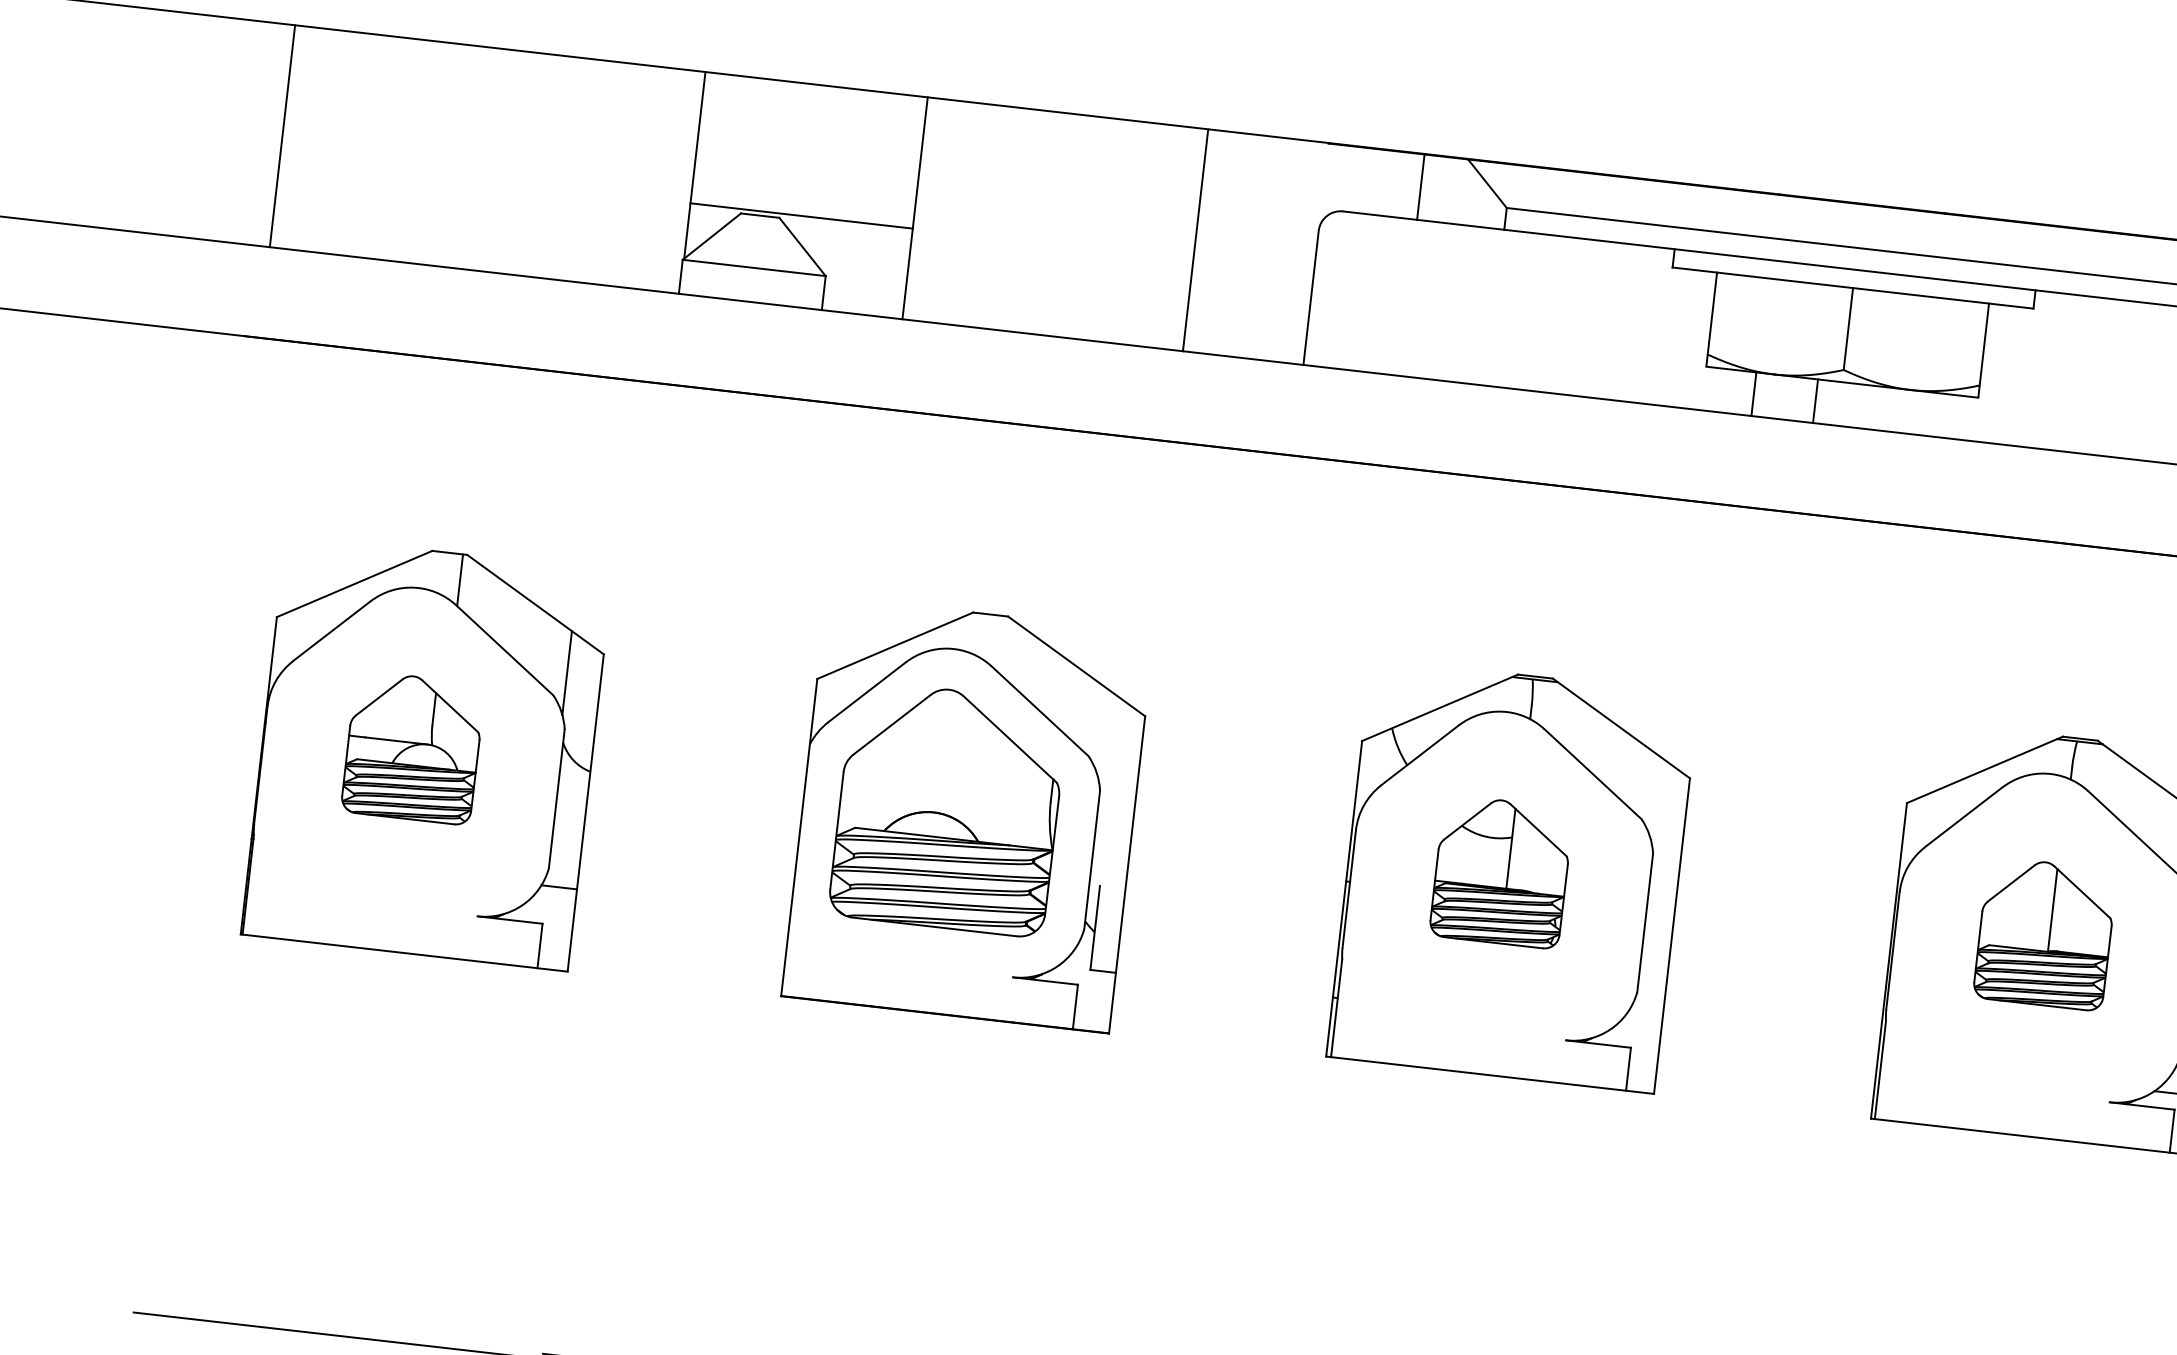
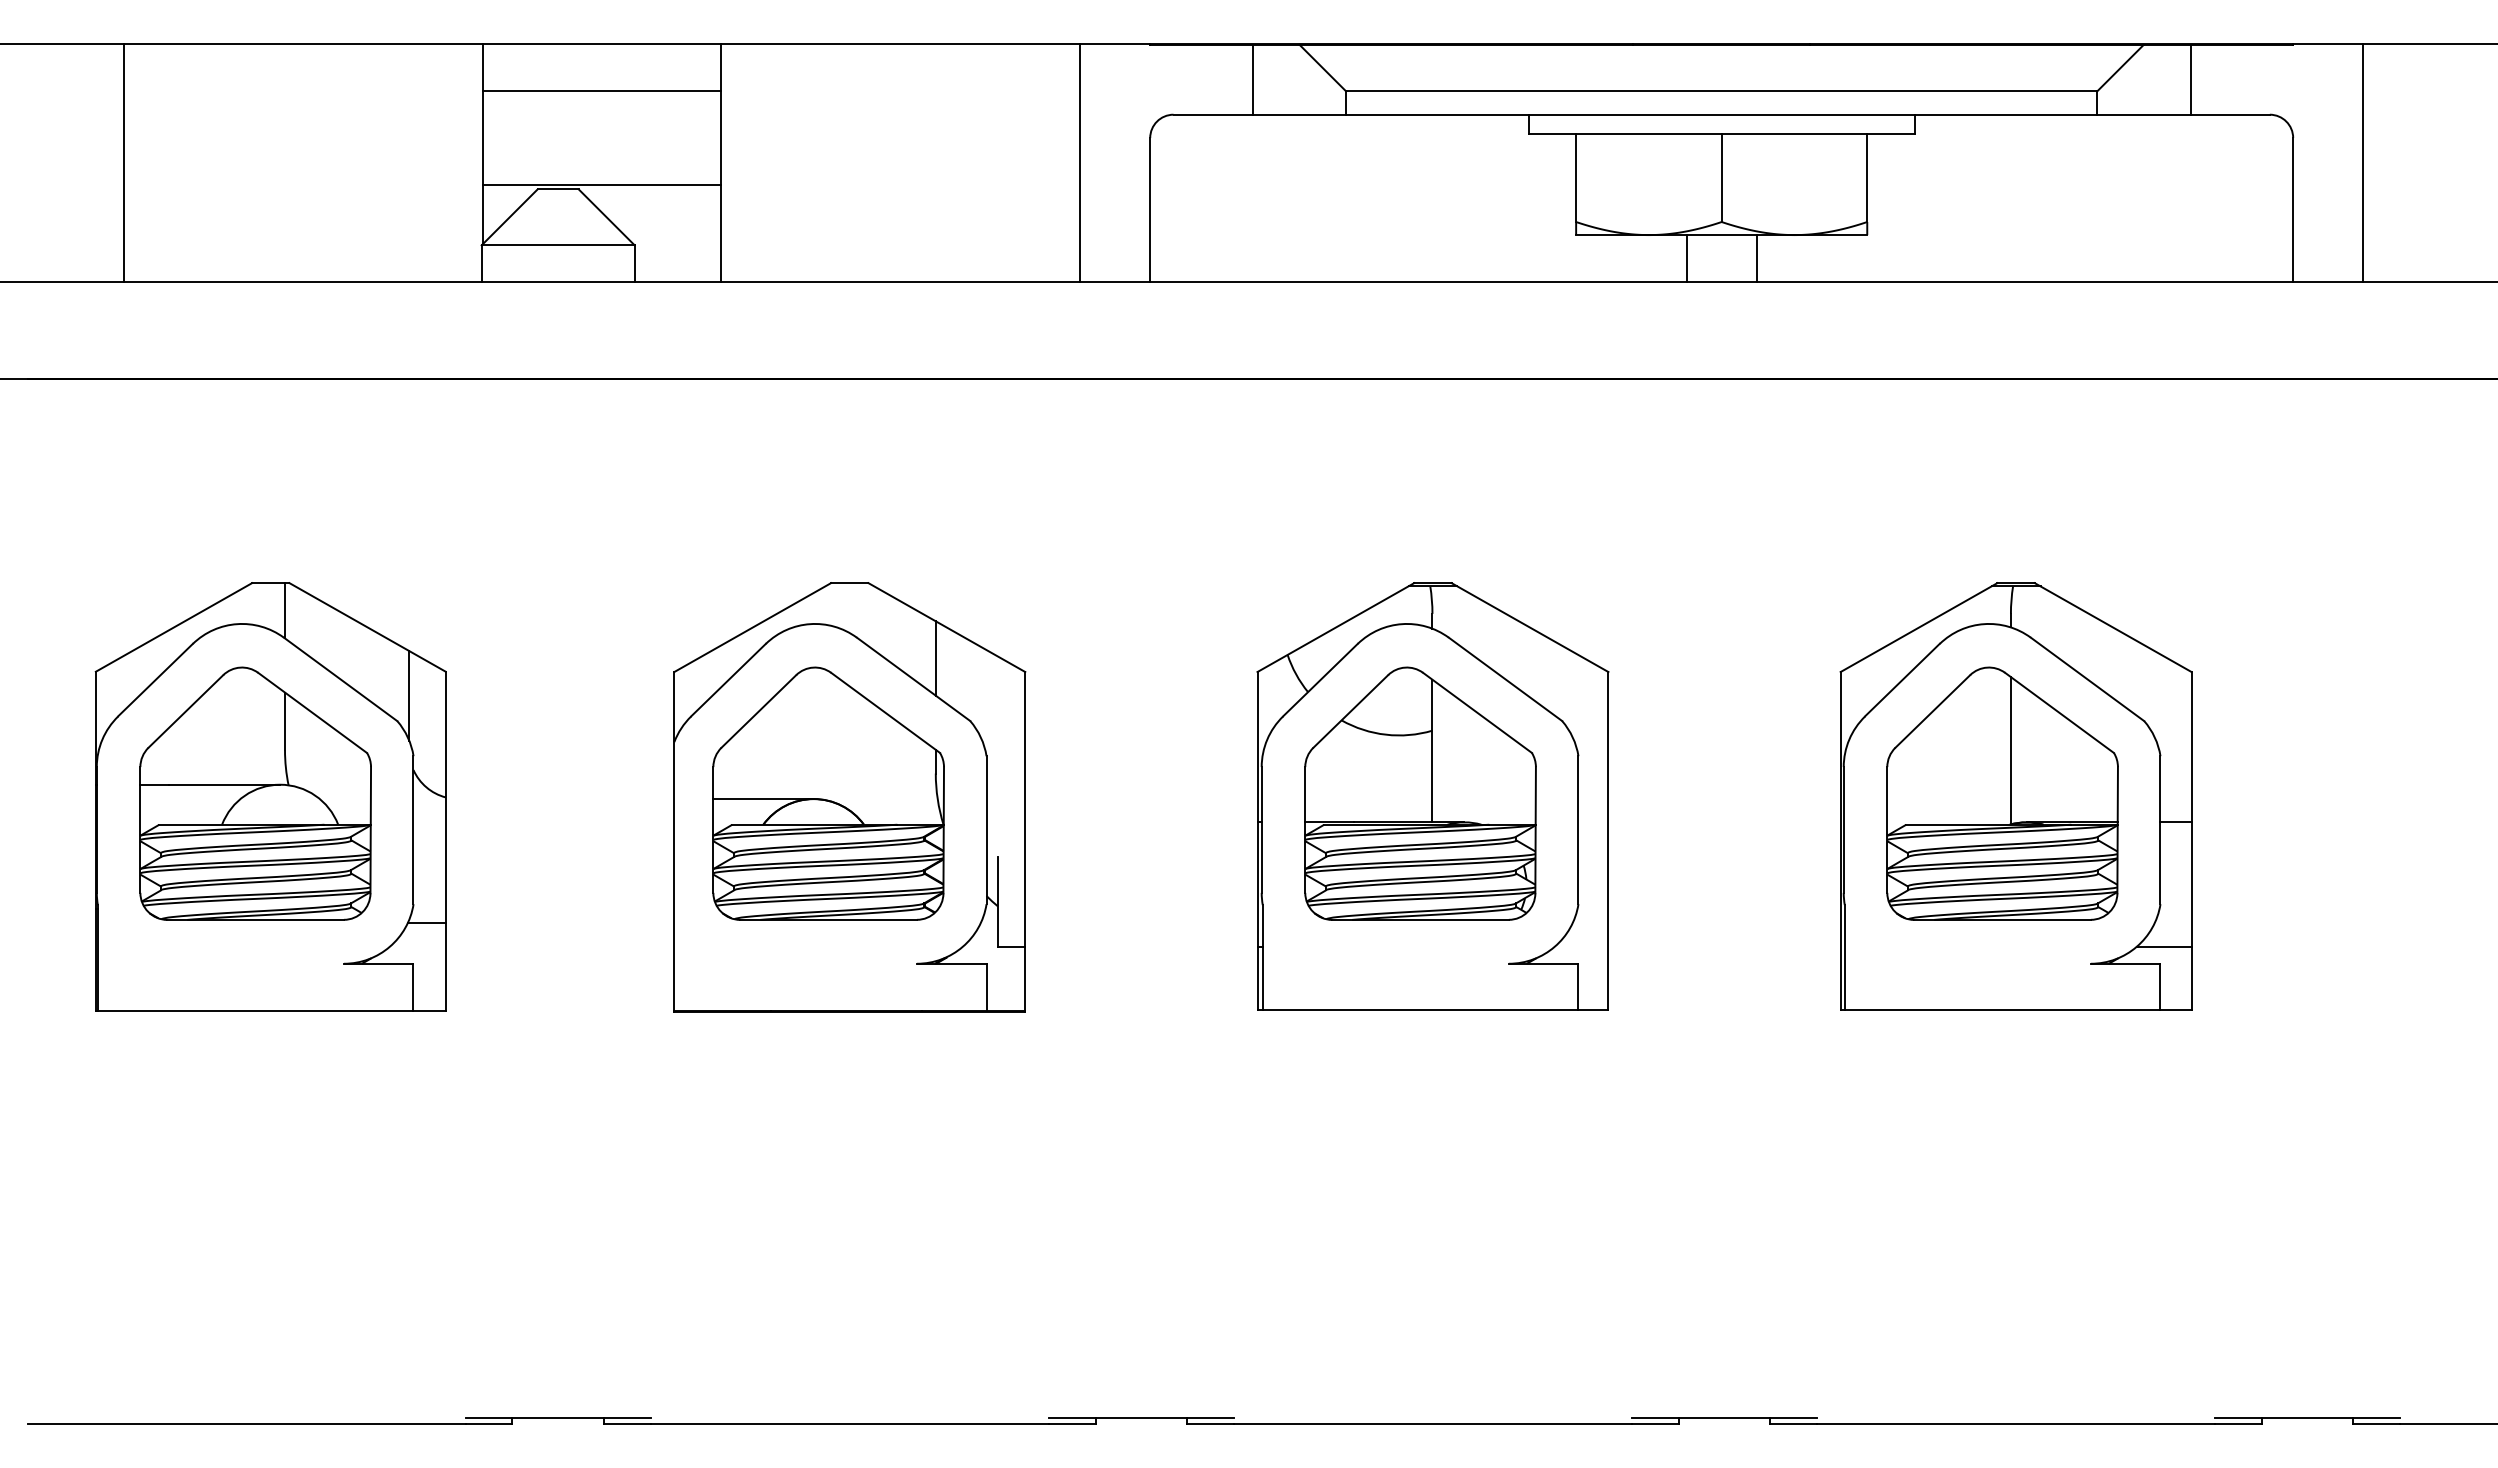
line: (811, 128) -> (602, 91), added
line: (282, 135) -> (123, 162), moved
line: (1195, 239) -> (1080, 162), moved
line: (1753, 394) -> (1686, 258), moved
line: (1815, 401) -> (1756, 258), moved
line: (1062, 694) -> (935, 658), added
part: (413, 747) -> (255, 793), size x1.67
line: (887, 807) -> (763, 799), added
part: (1501, 871) -> (1420, 793), size x1.67
part: (2045, 933) -> (2002, 793), size x1.67

